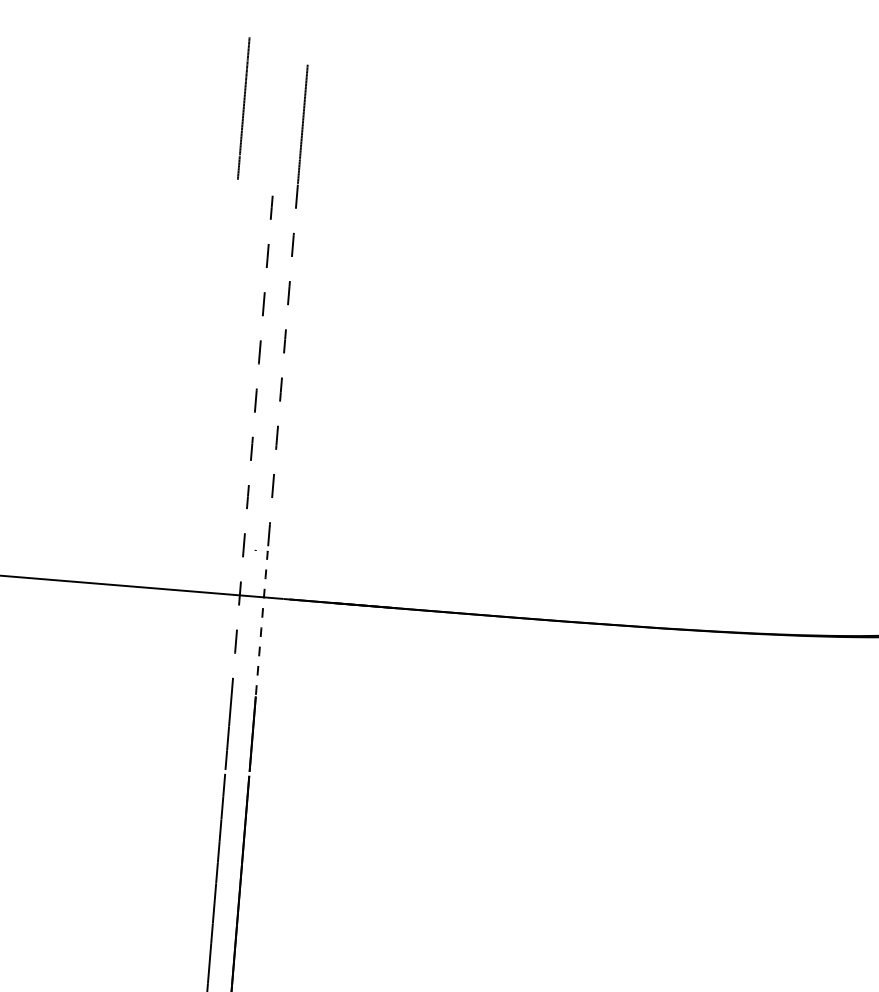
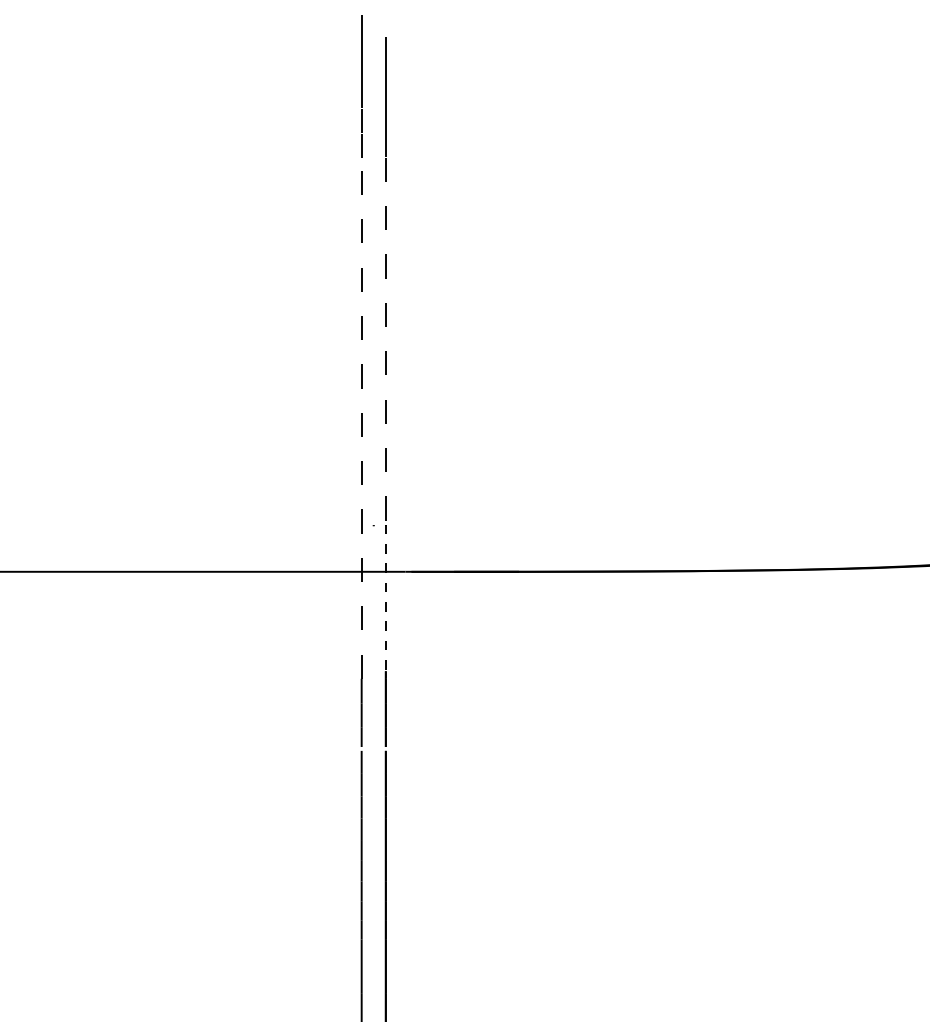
line: (243, 108) -> (361, 86), moved

